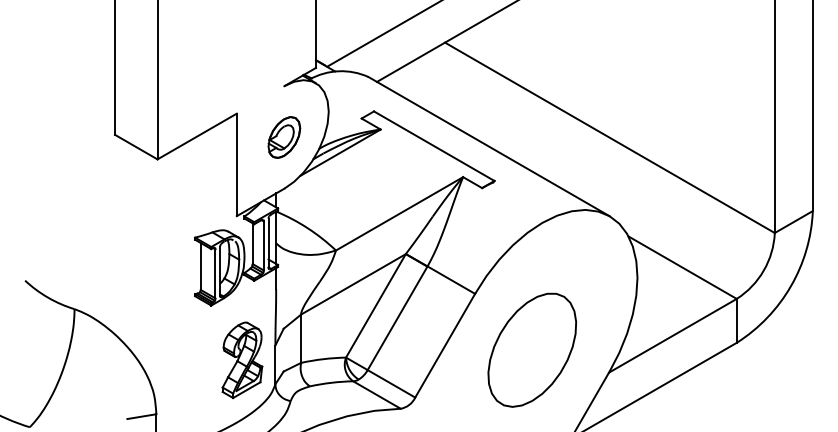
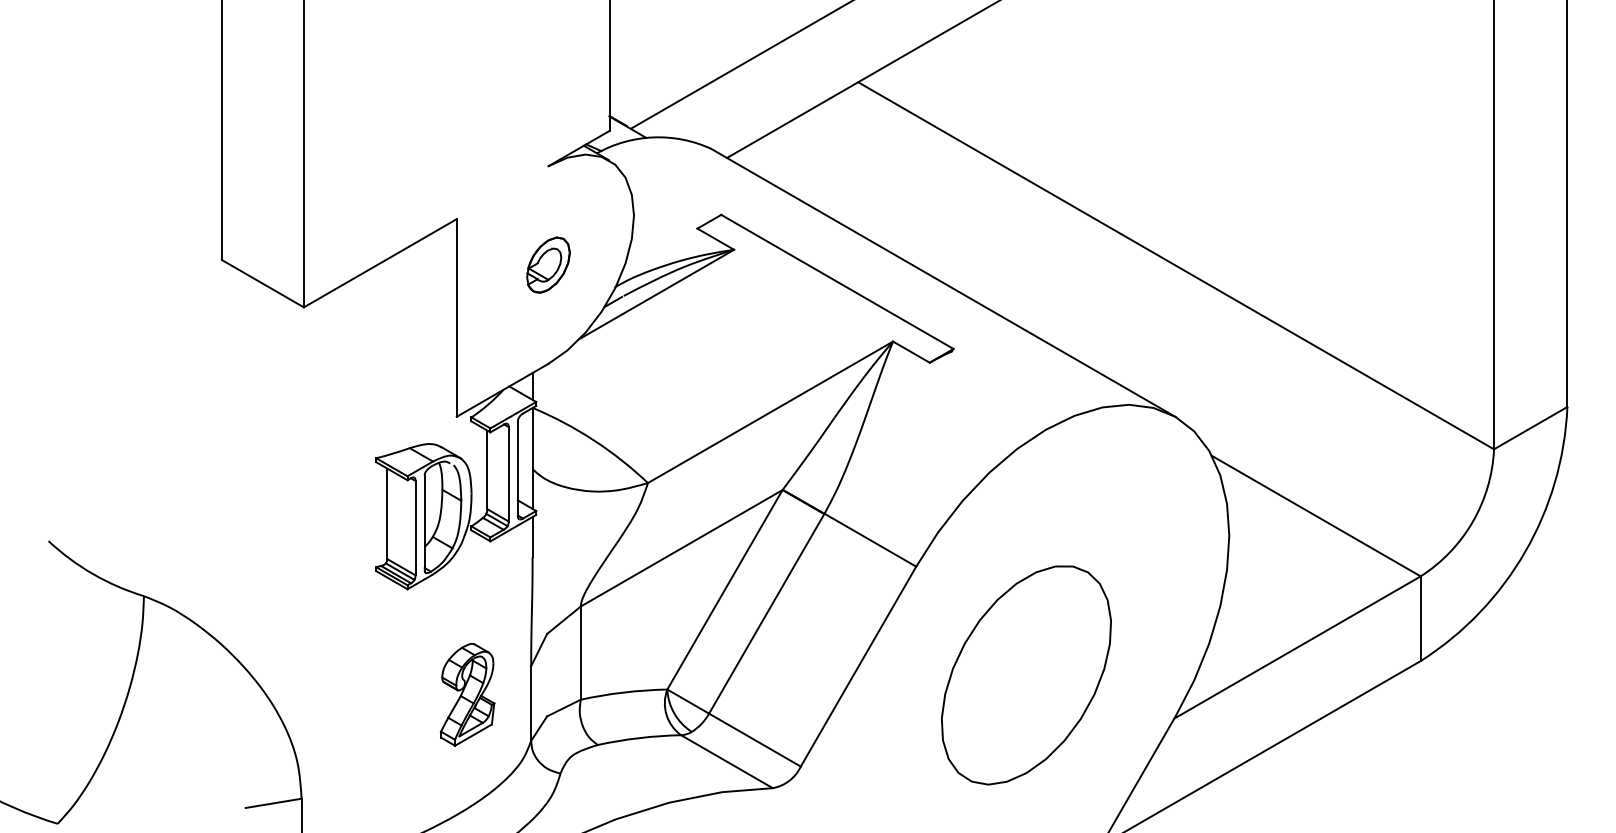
part: (284, 137) -> (548, 265), size x0.7
part: (242, 360) -> (467, 695), size x0.7

